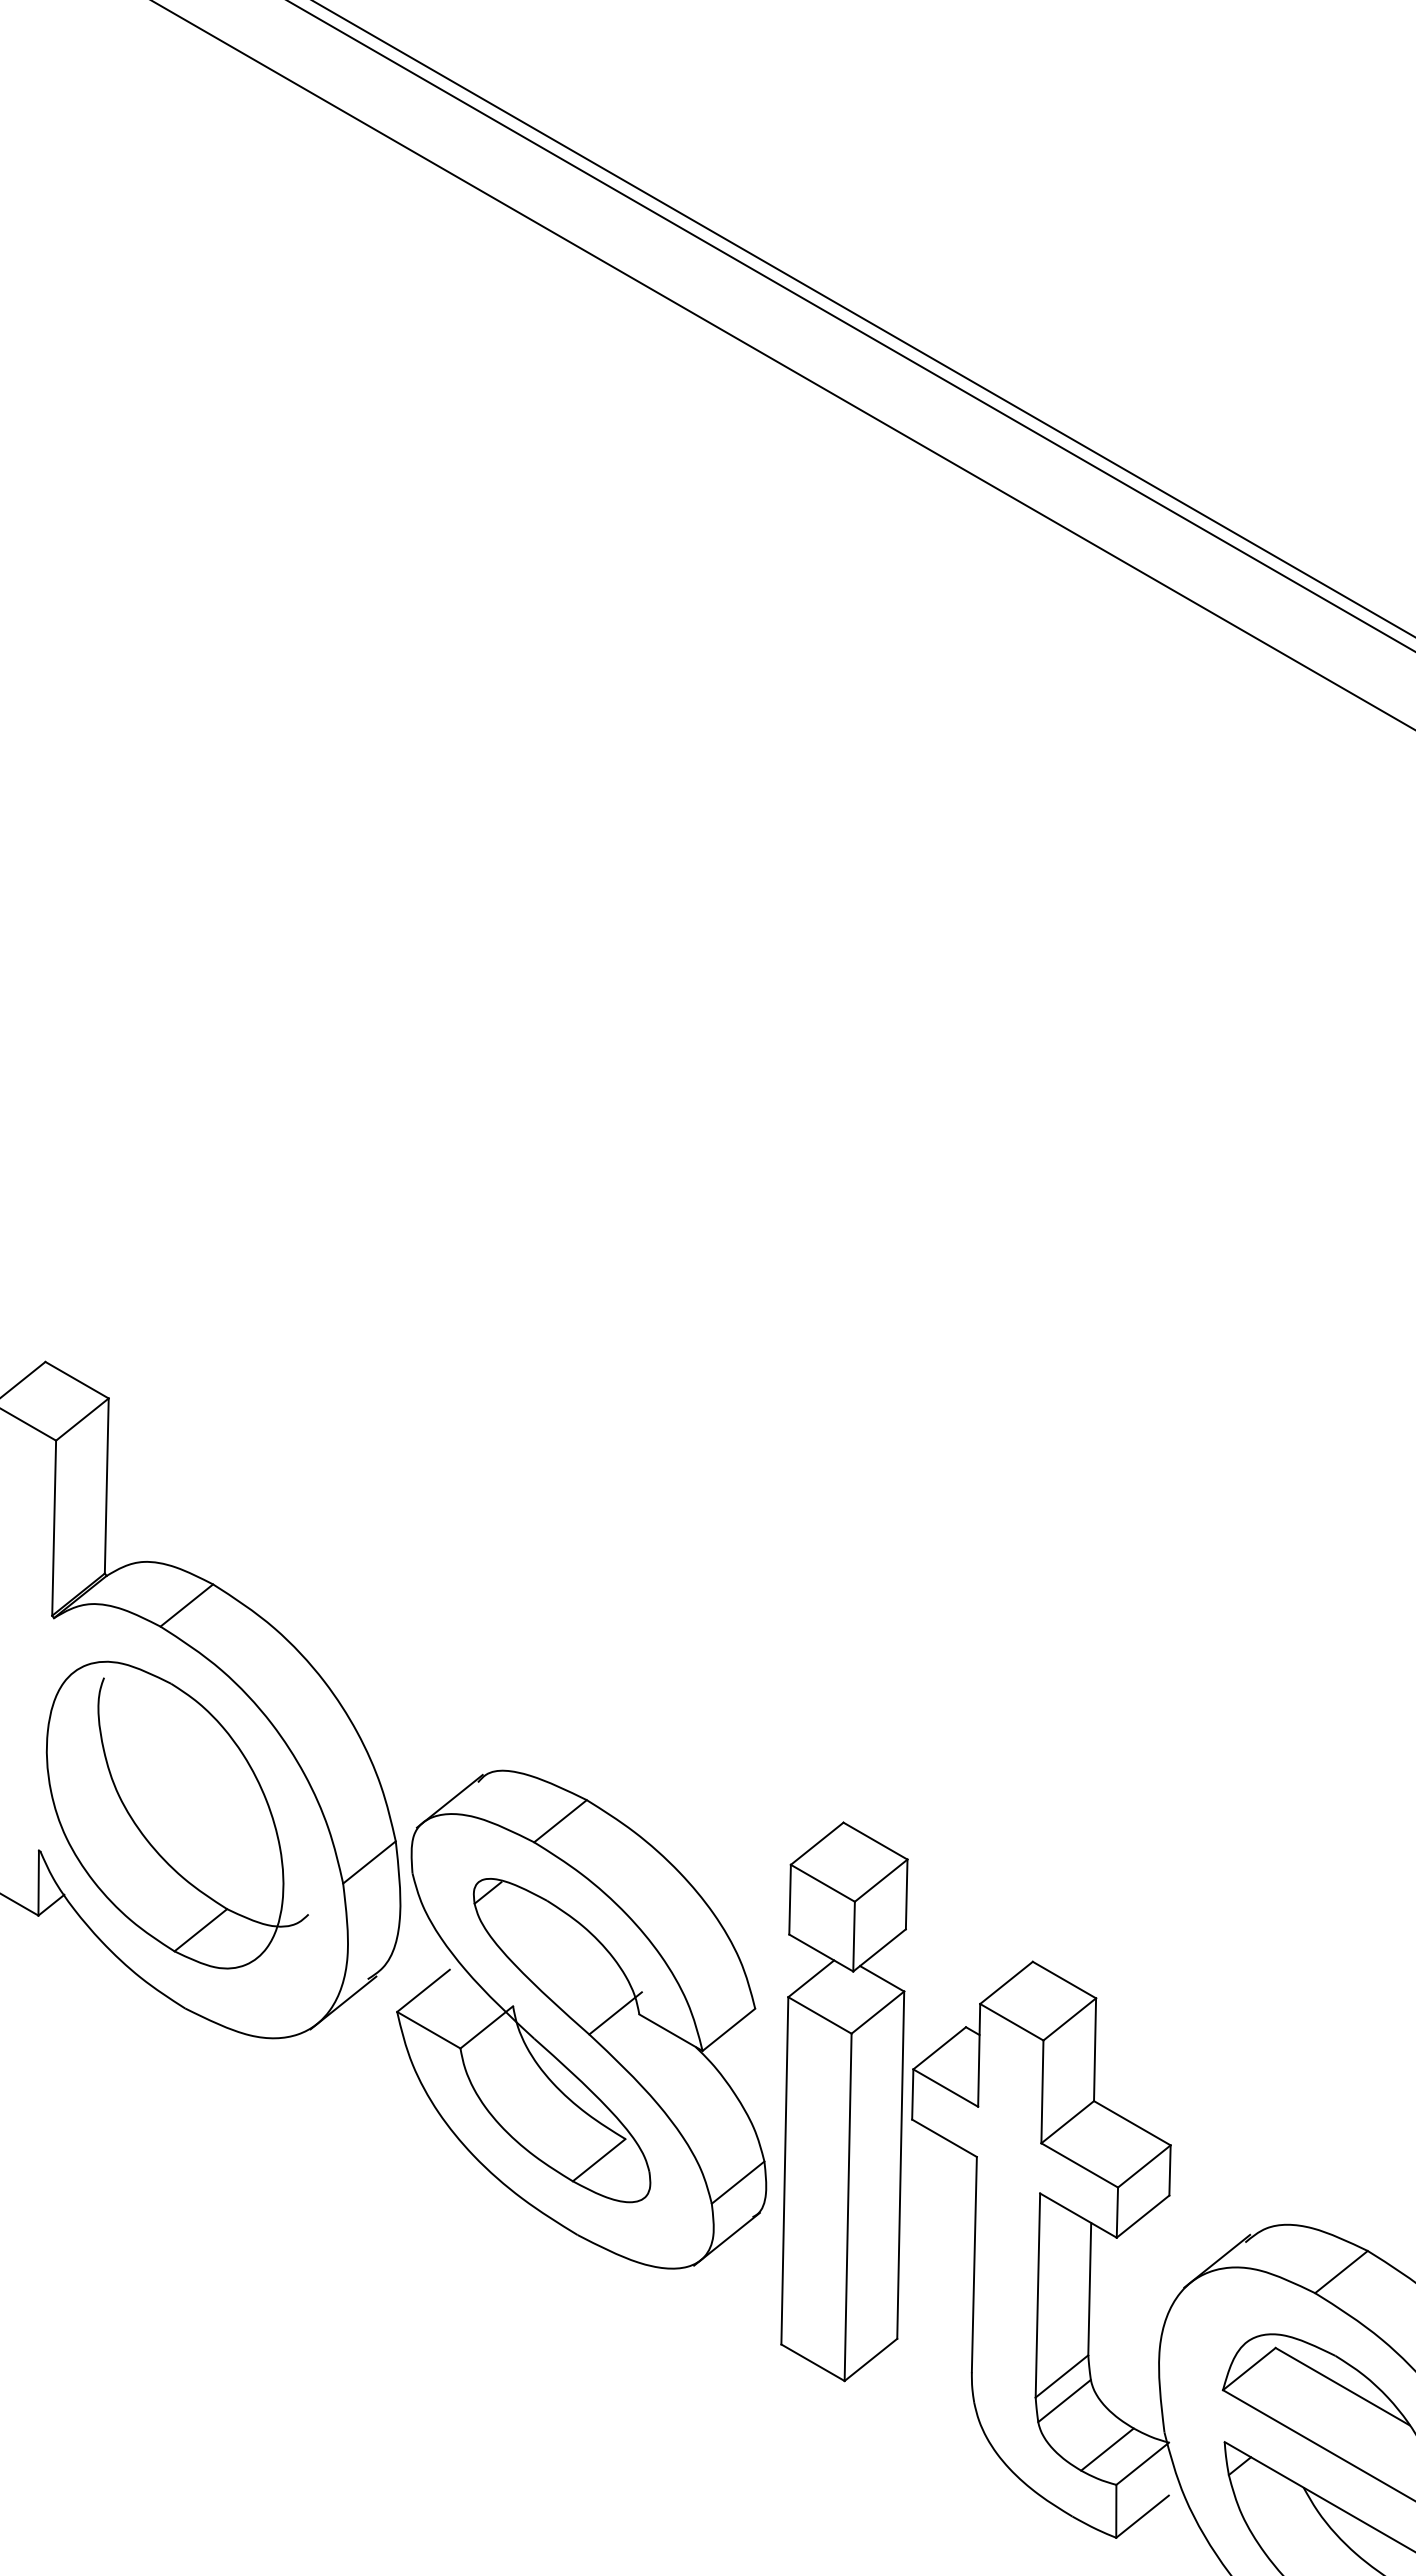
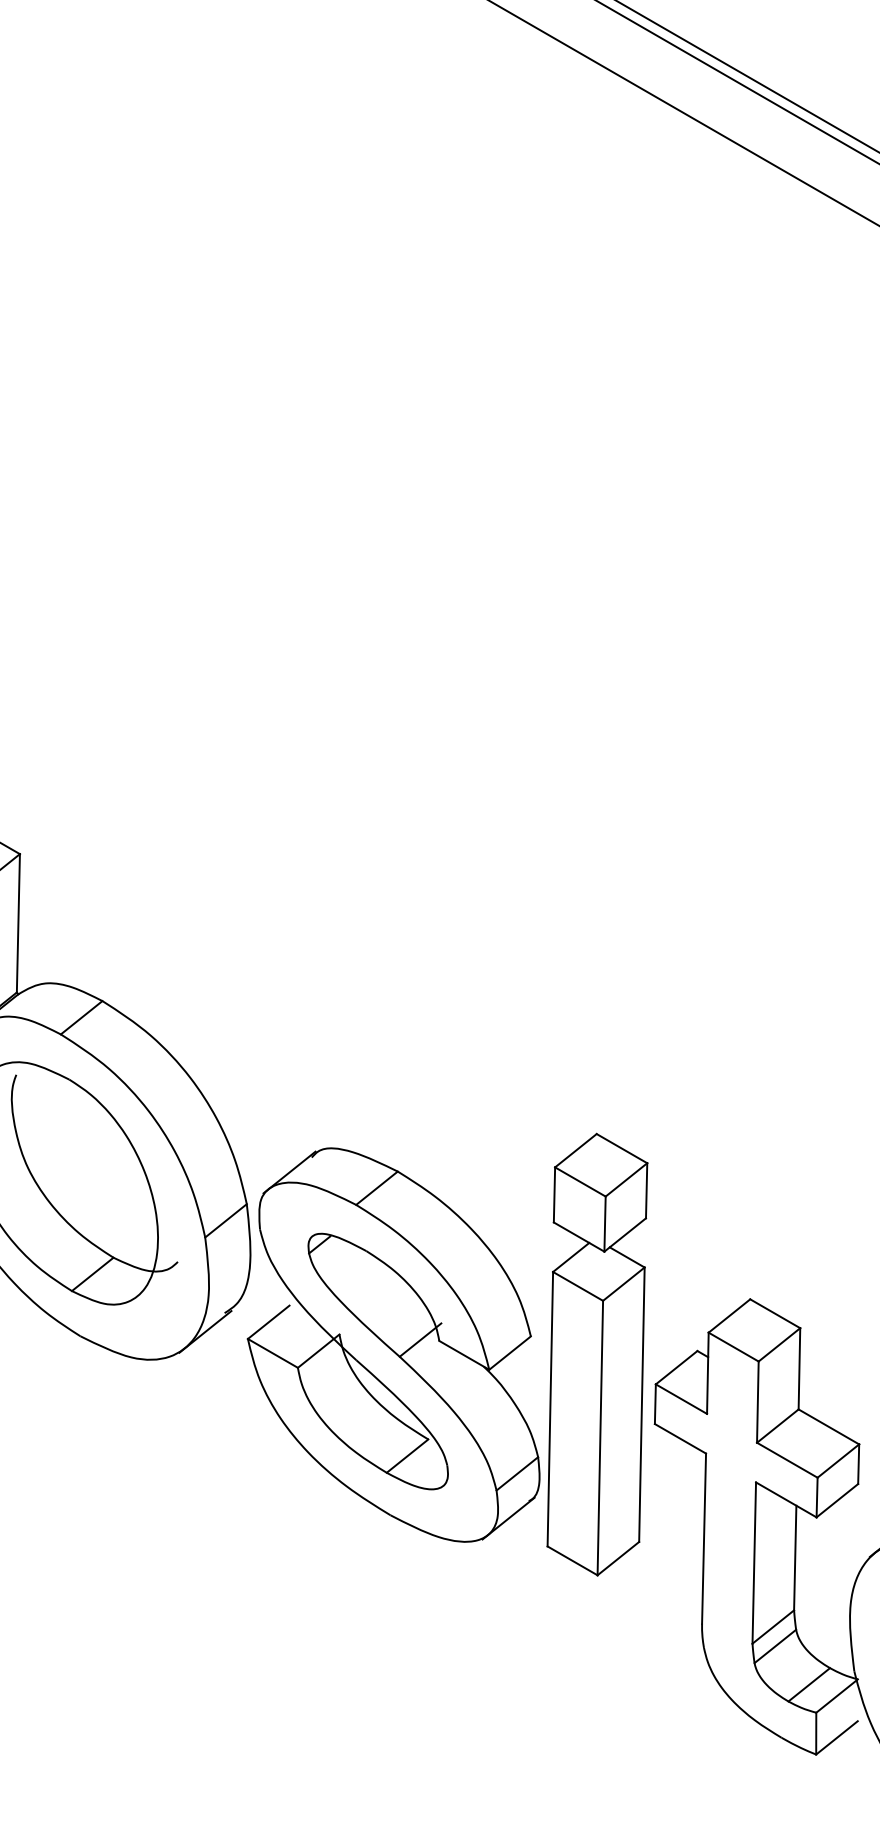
part: (844, 2101) -> (597, 1354), moved

